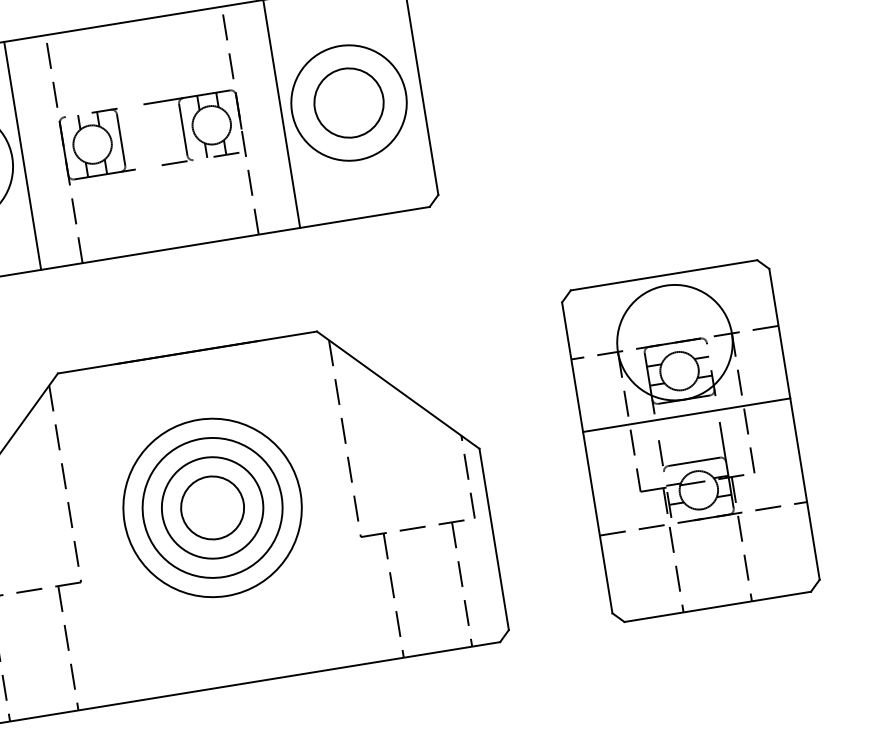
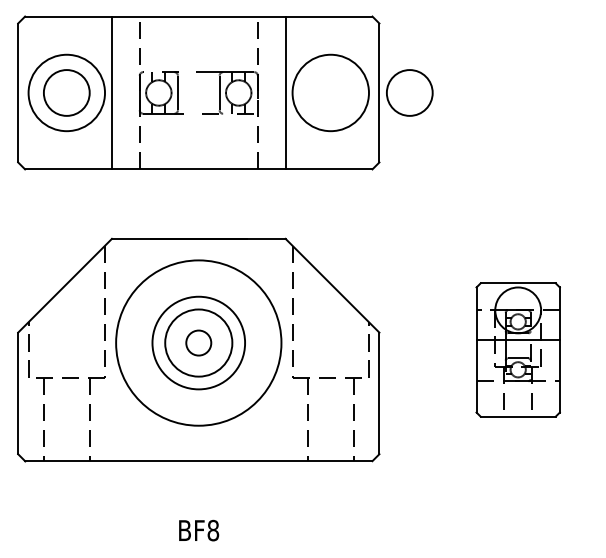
circle: (348, 102) -> (409, 92), moved
part: (689, 440) -> (517, 349), size x0.6
circle: (212, 507) -> (198, 342), size x0.6
circle: (212, 508) -> (198, 343), size x1.4

